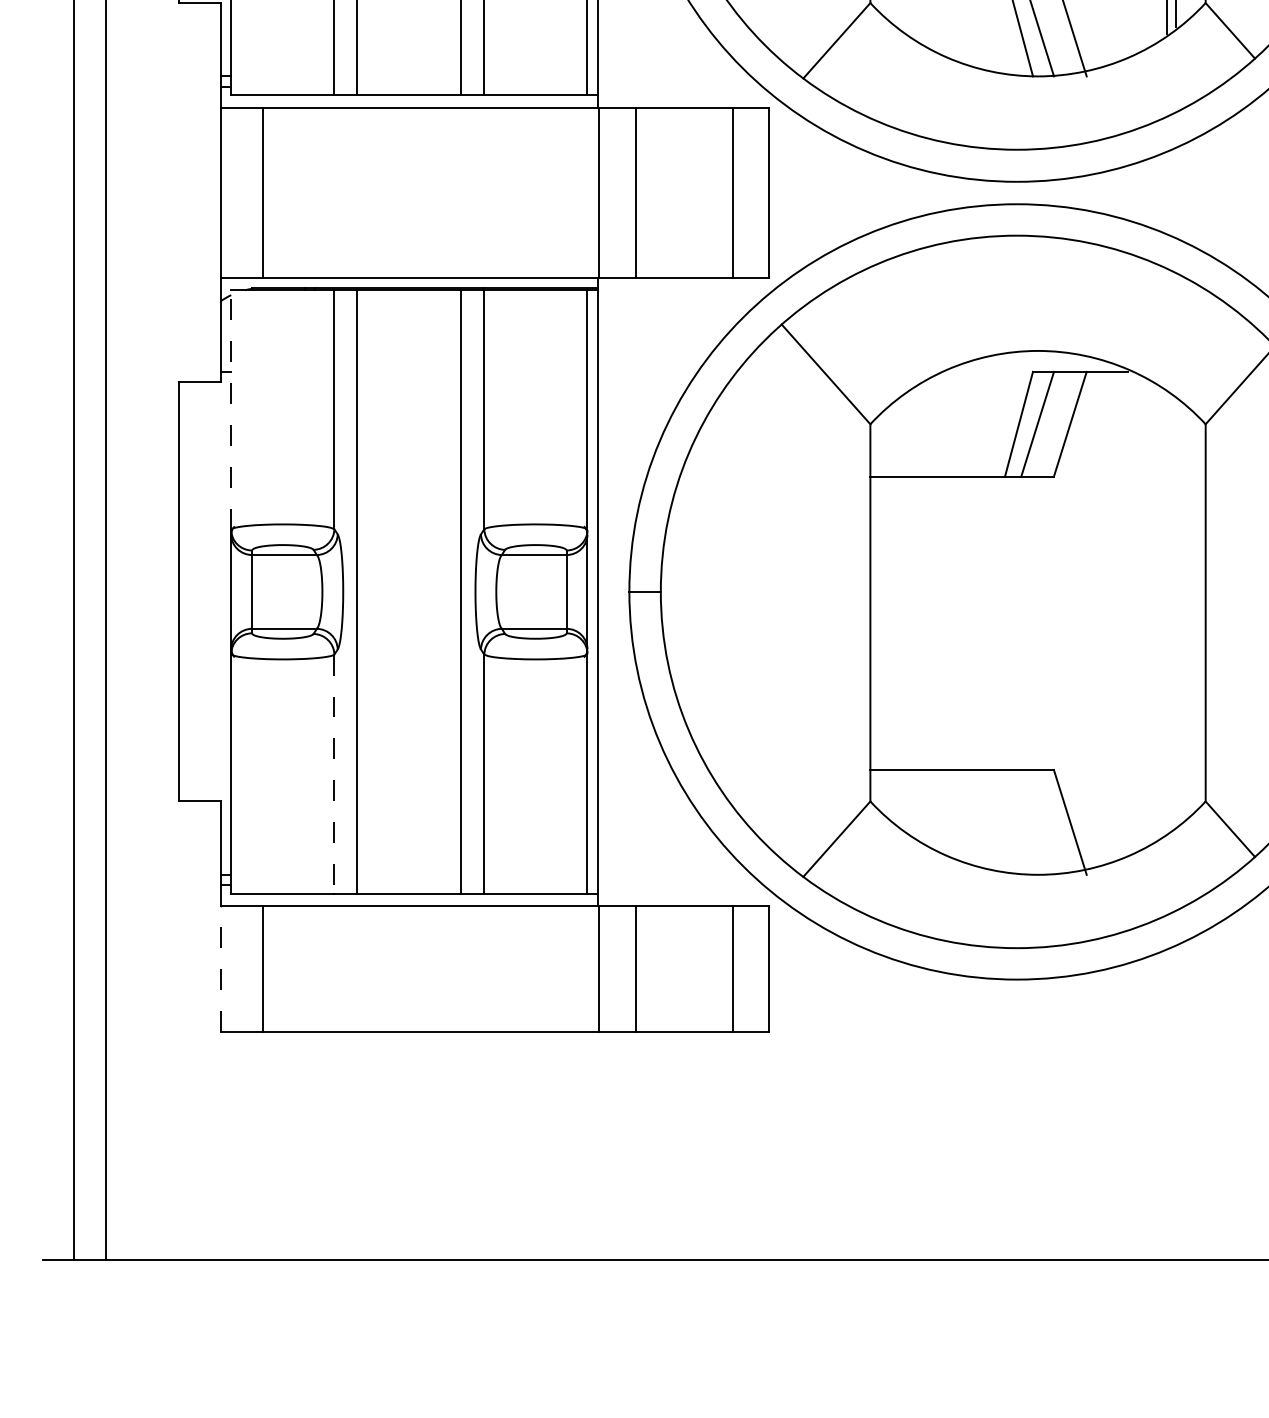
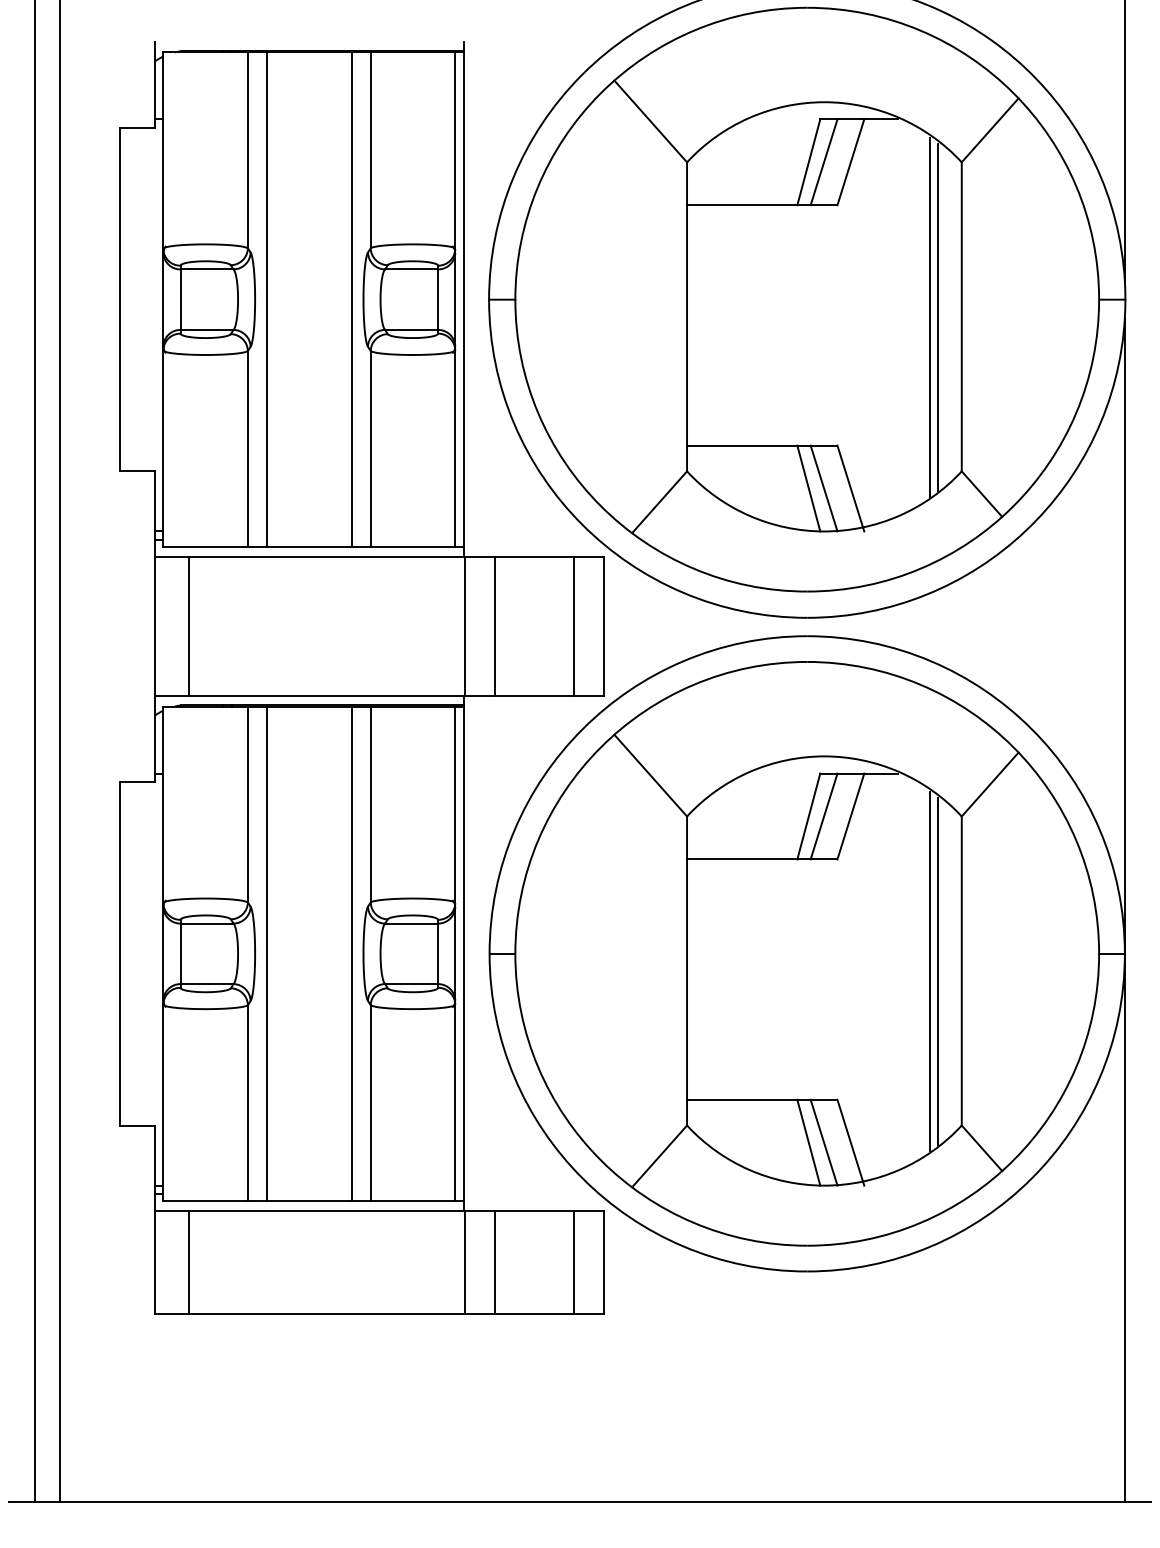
line: (231, 409) -> (163, 804), dashed -> solid
line: (1176, 612) -> (937, 970), added
line: (1166, 613) -> (929, 971), added
line: (333, 774) -> (247, 1103), dashed -> solid
line: (1018, 822) -> (808, 1142), added
line: (1036, 822) -> (823, 1142), added
line: (220, 968) -> (154, 1262), dashed -> solid

